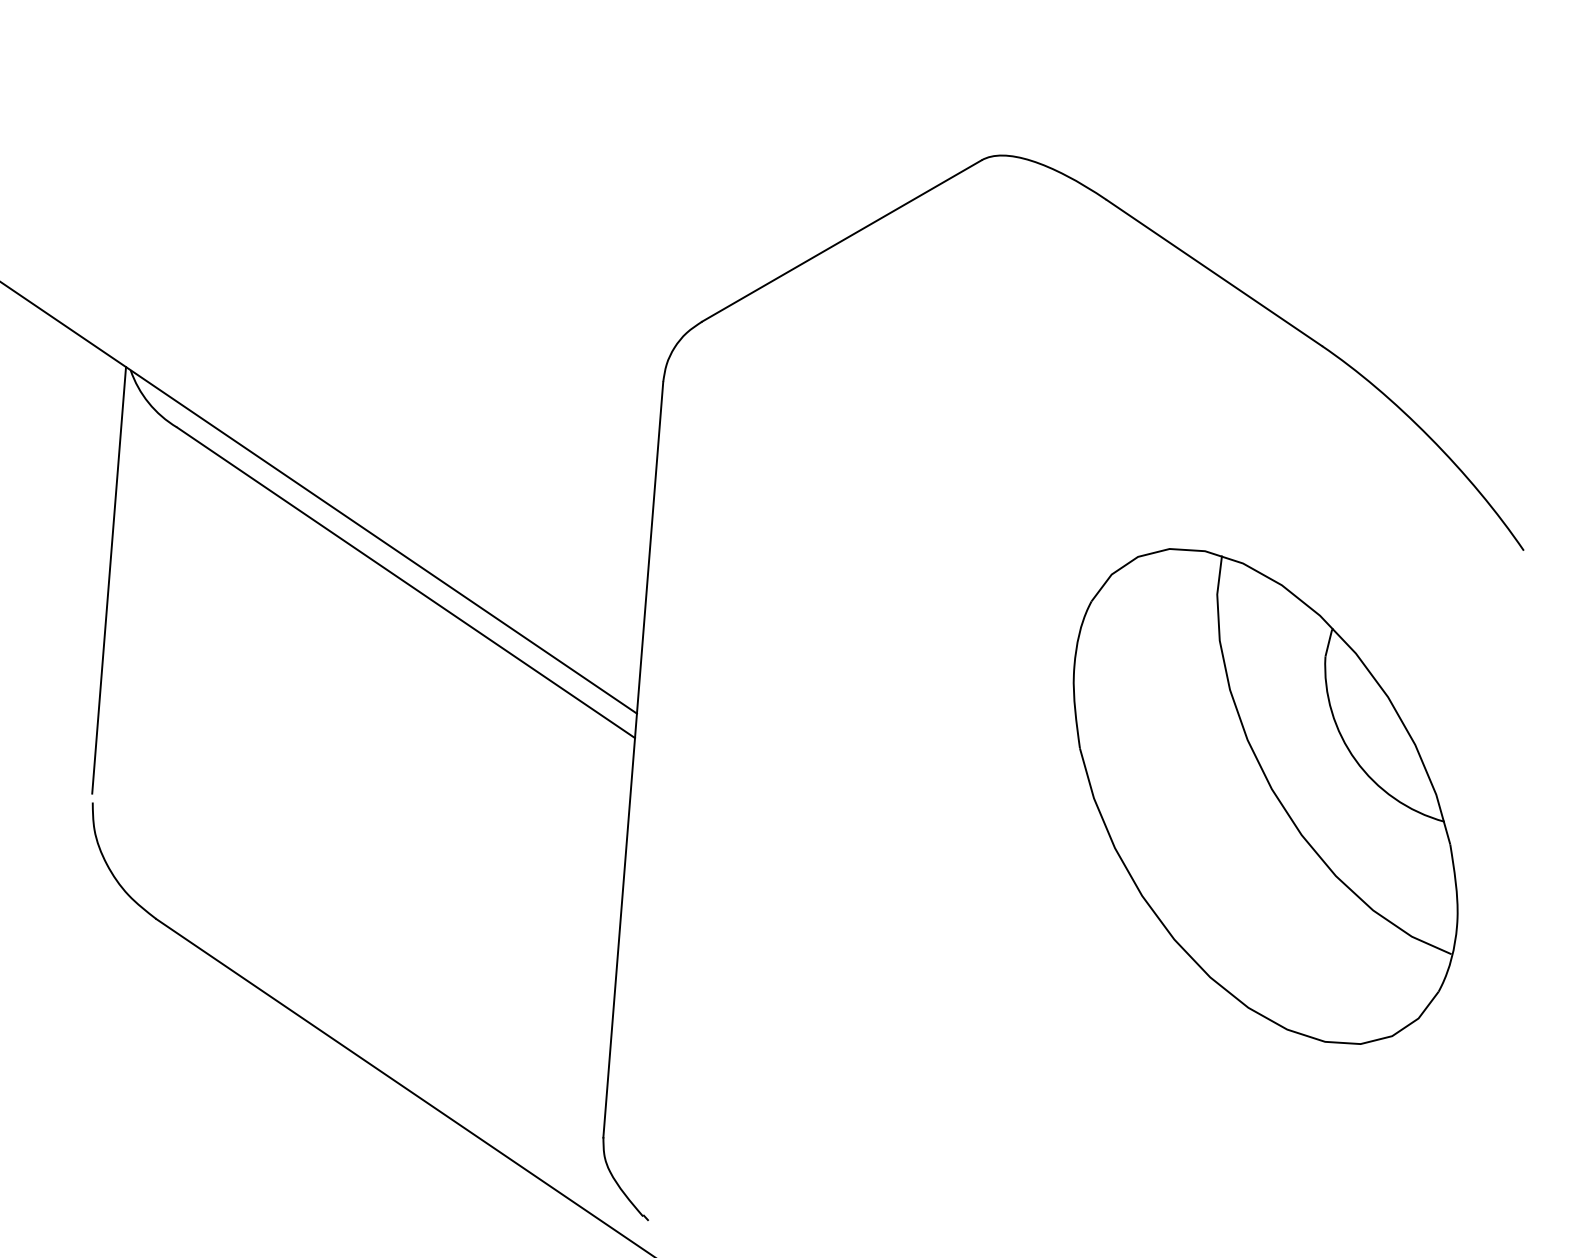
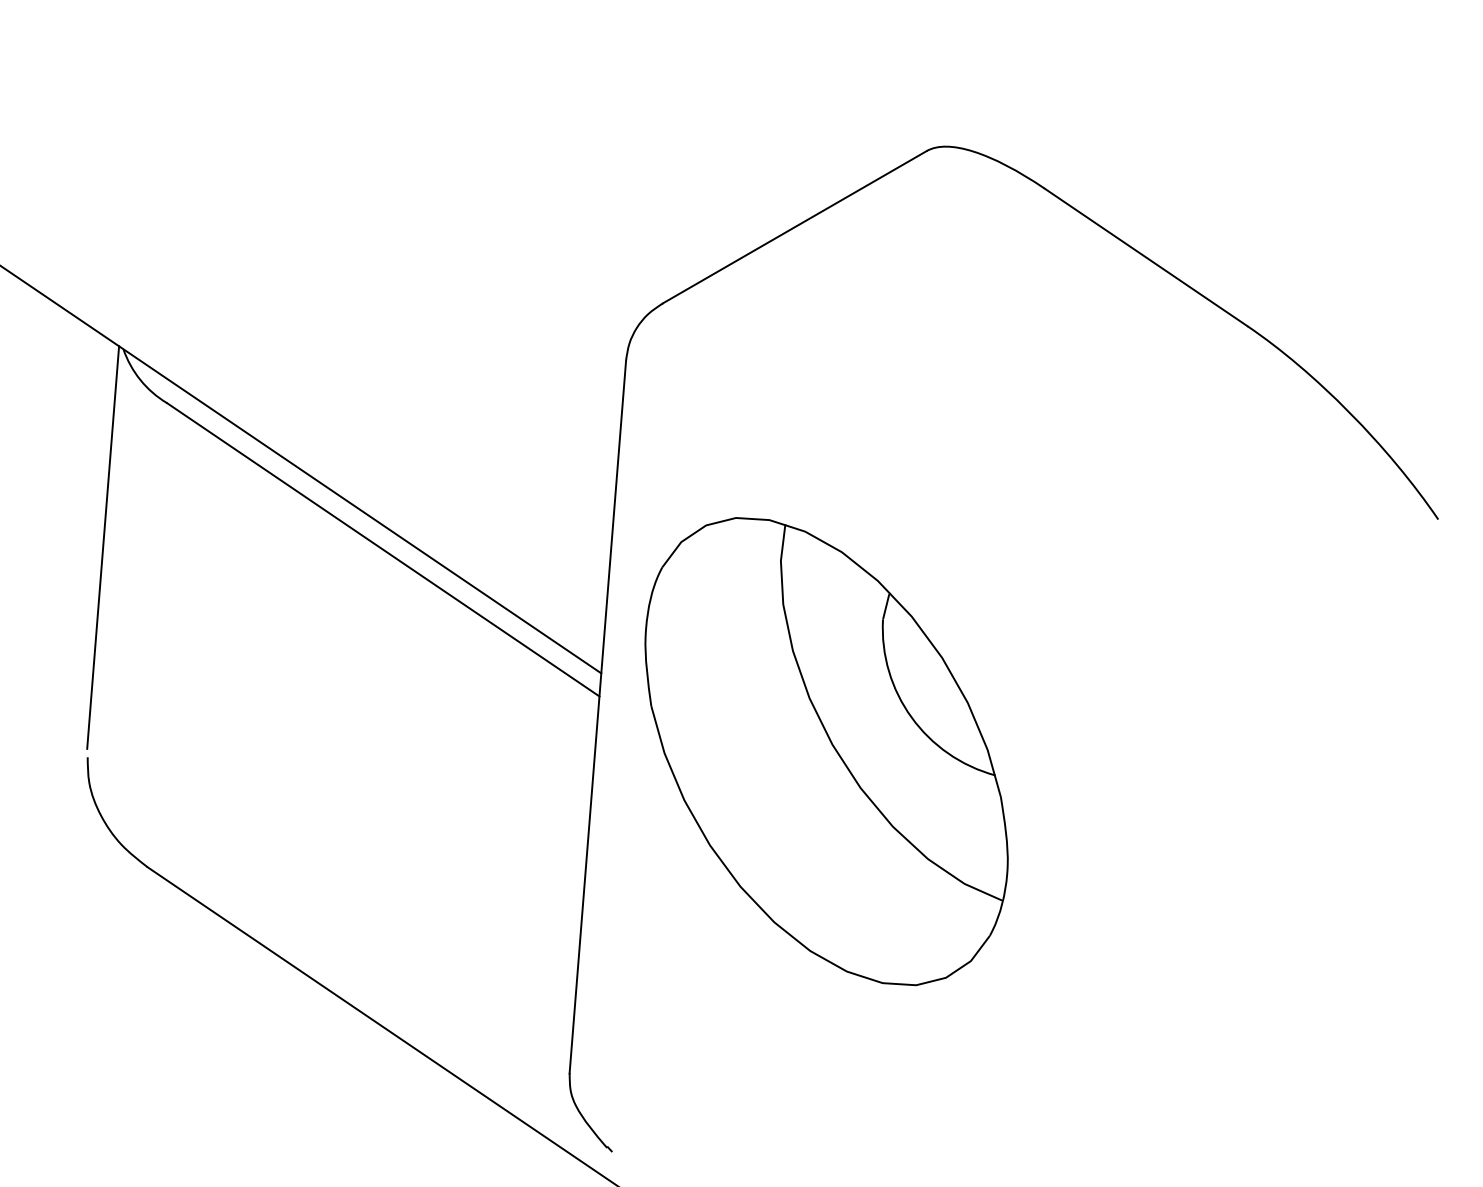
part: (1265, 796) -> (826, 751), moved

